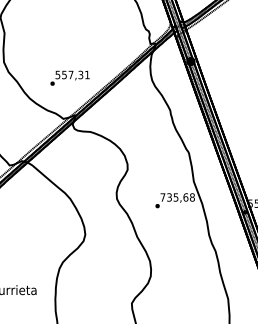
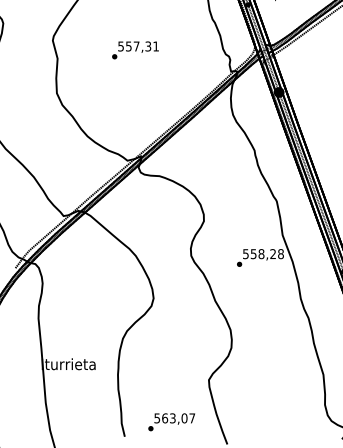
text: (70, 78) -> (135, 50), moved
text: (174, 197) -> (259, 254), 735,68 -> 558,28

